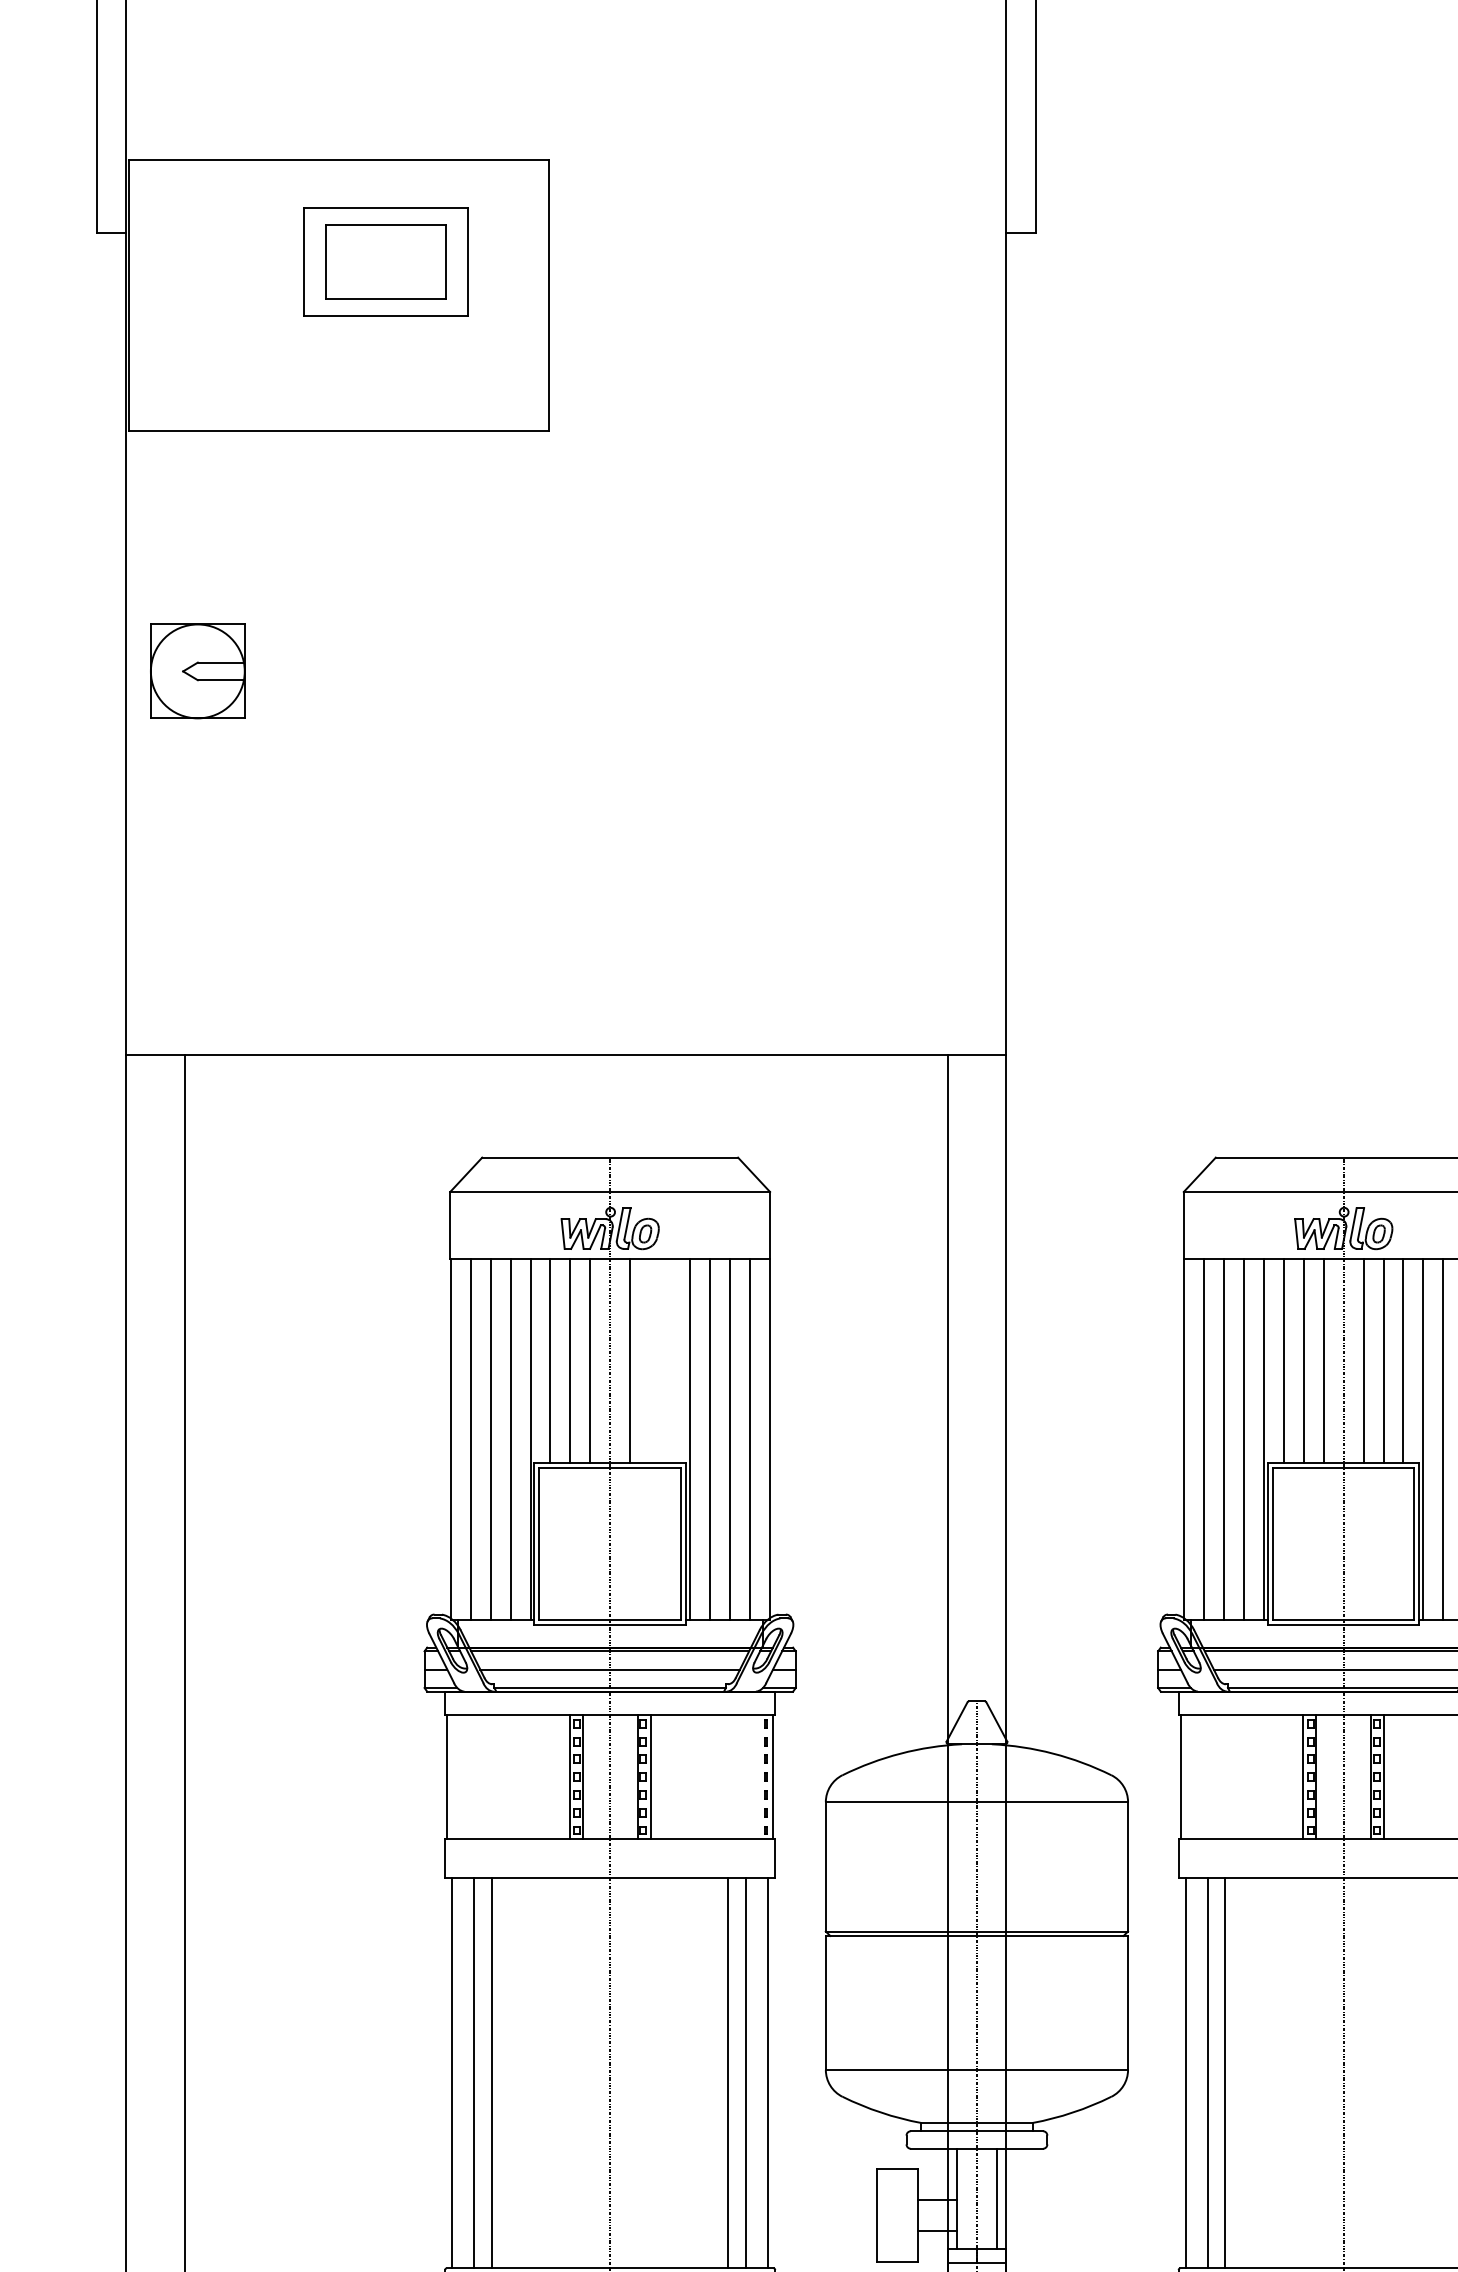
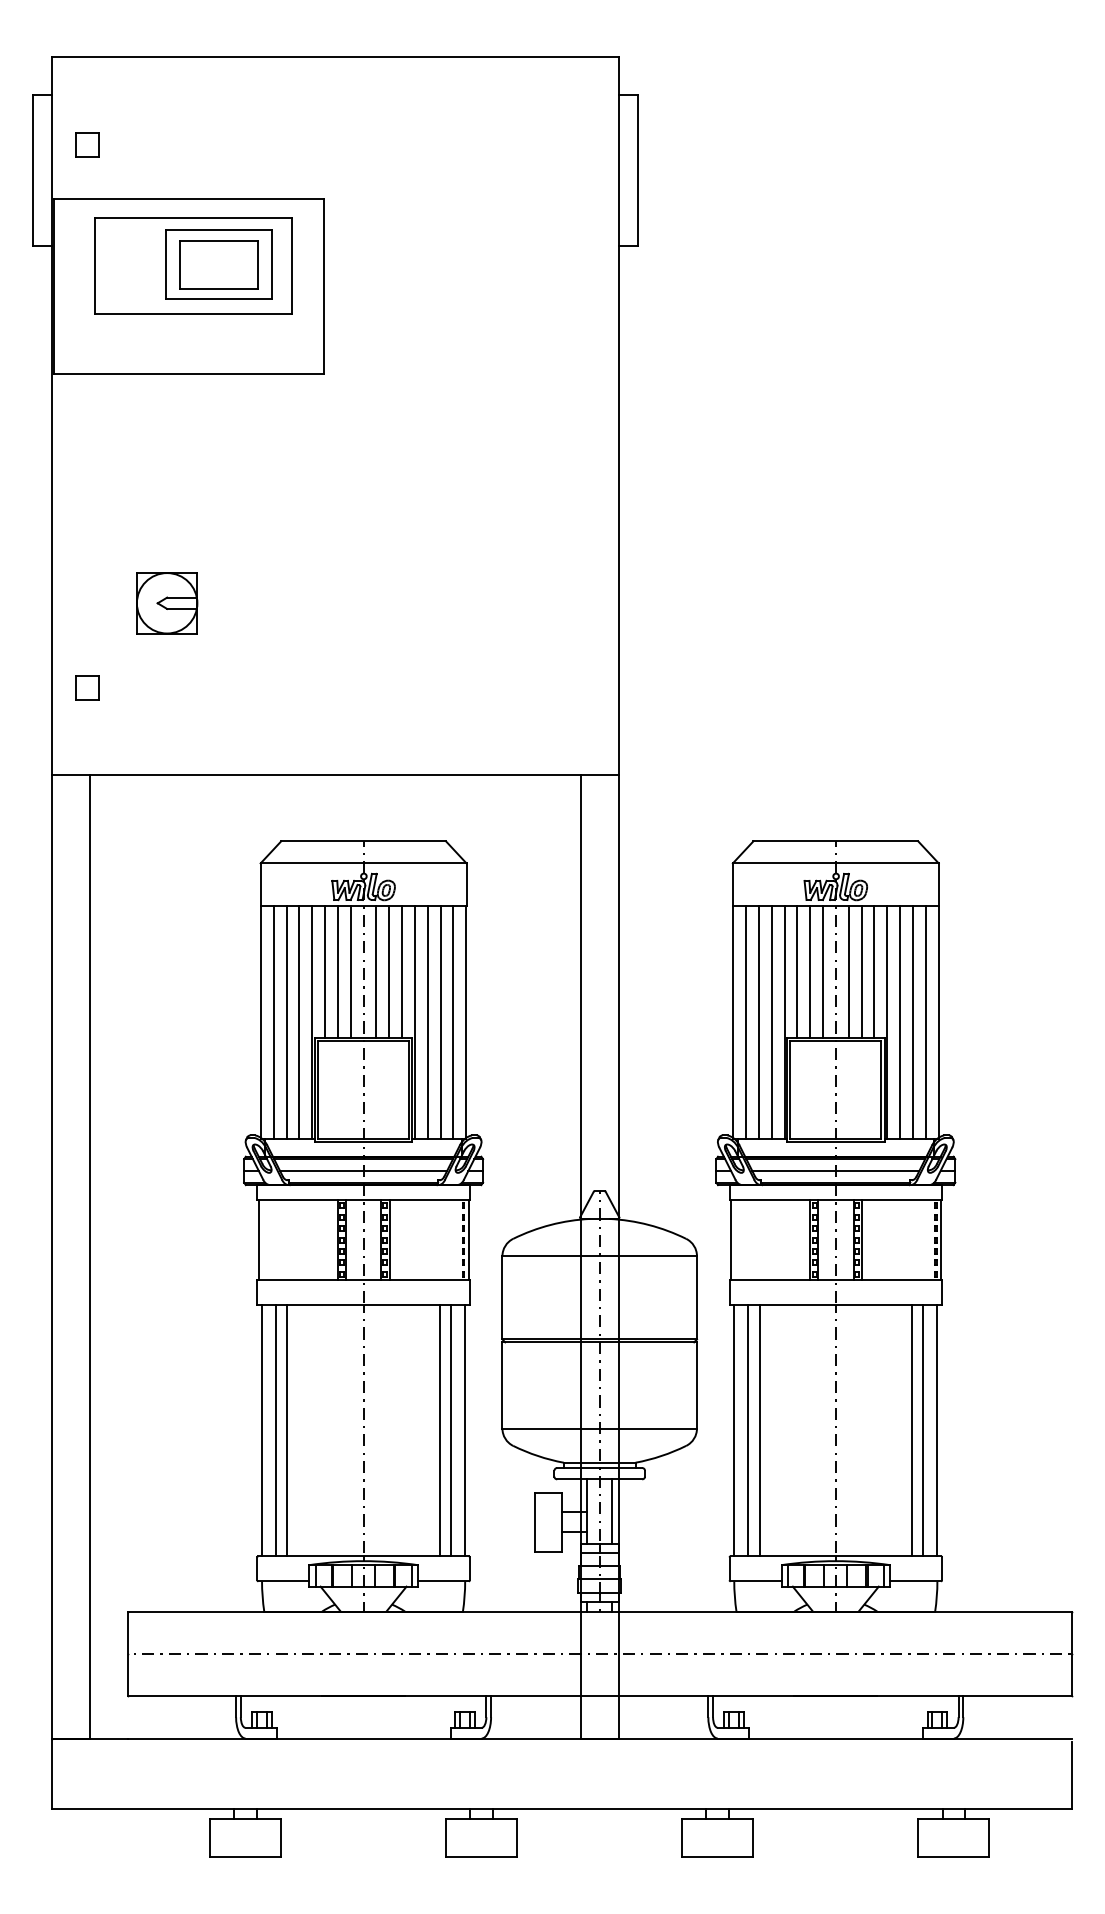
part: (181, 75) -> (87, 144), added
part: (345, 263) -> (193, 265), added
part: (198, 671) -> (167, 603), moved
part: (181, 918) -> (87, 687), added
line: (650, 1359) -> (389, 971), added
line: (670, 1359) -> (402, 971), added

